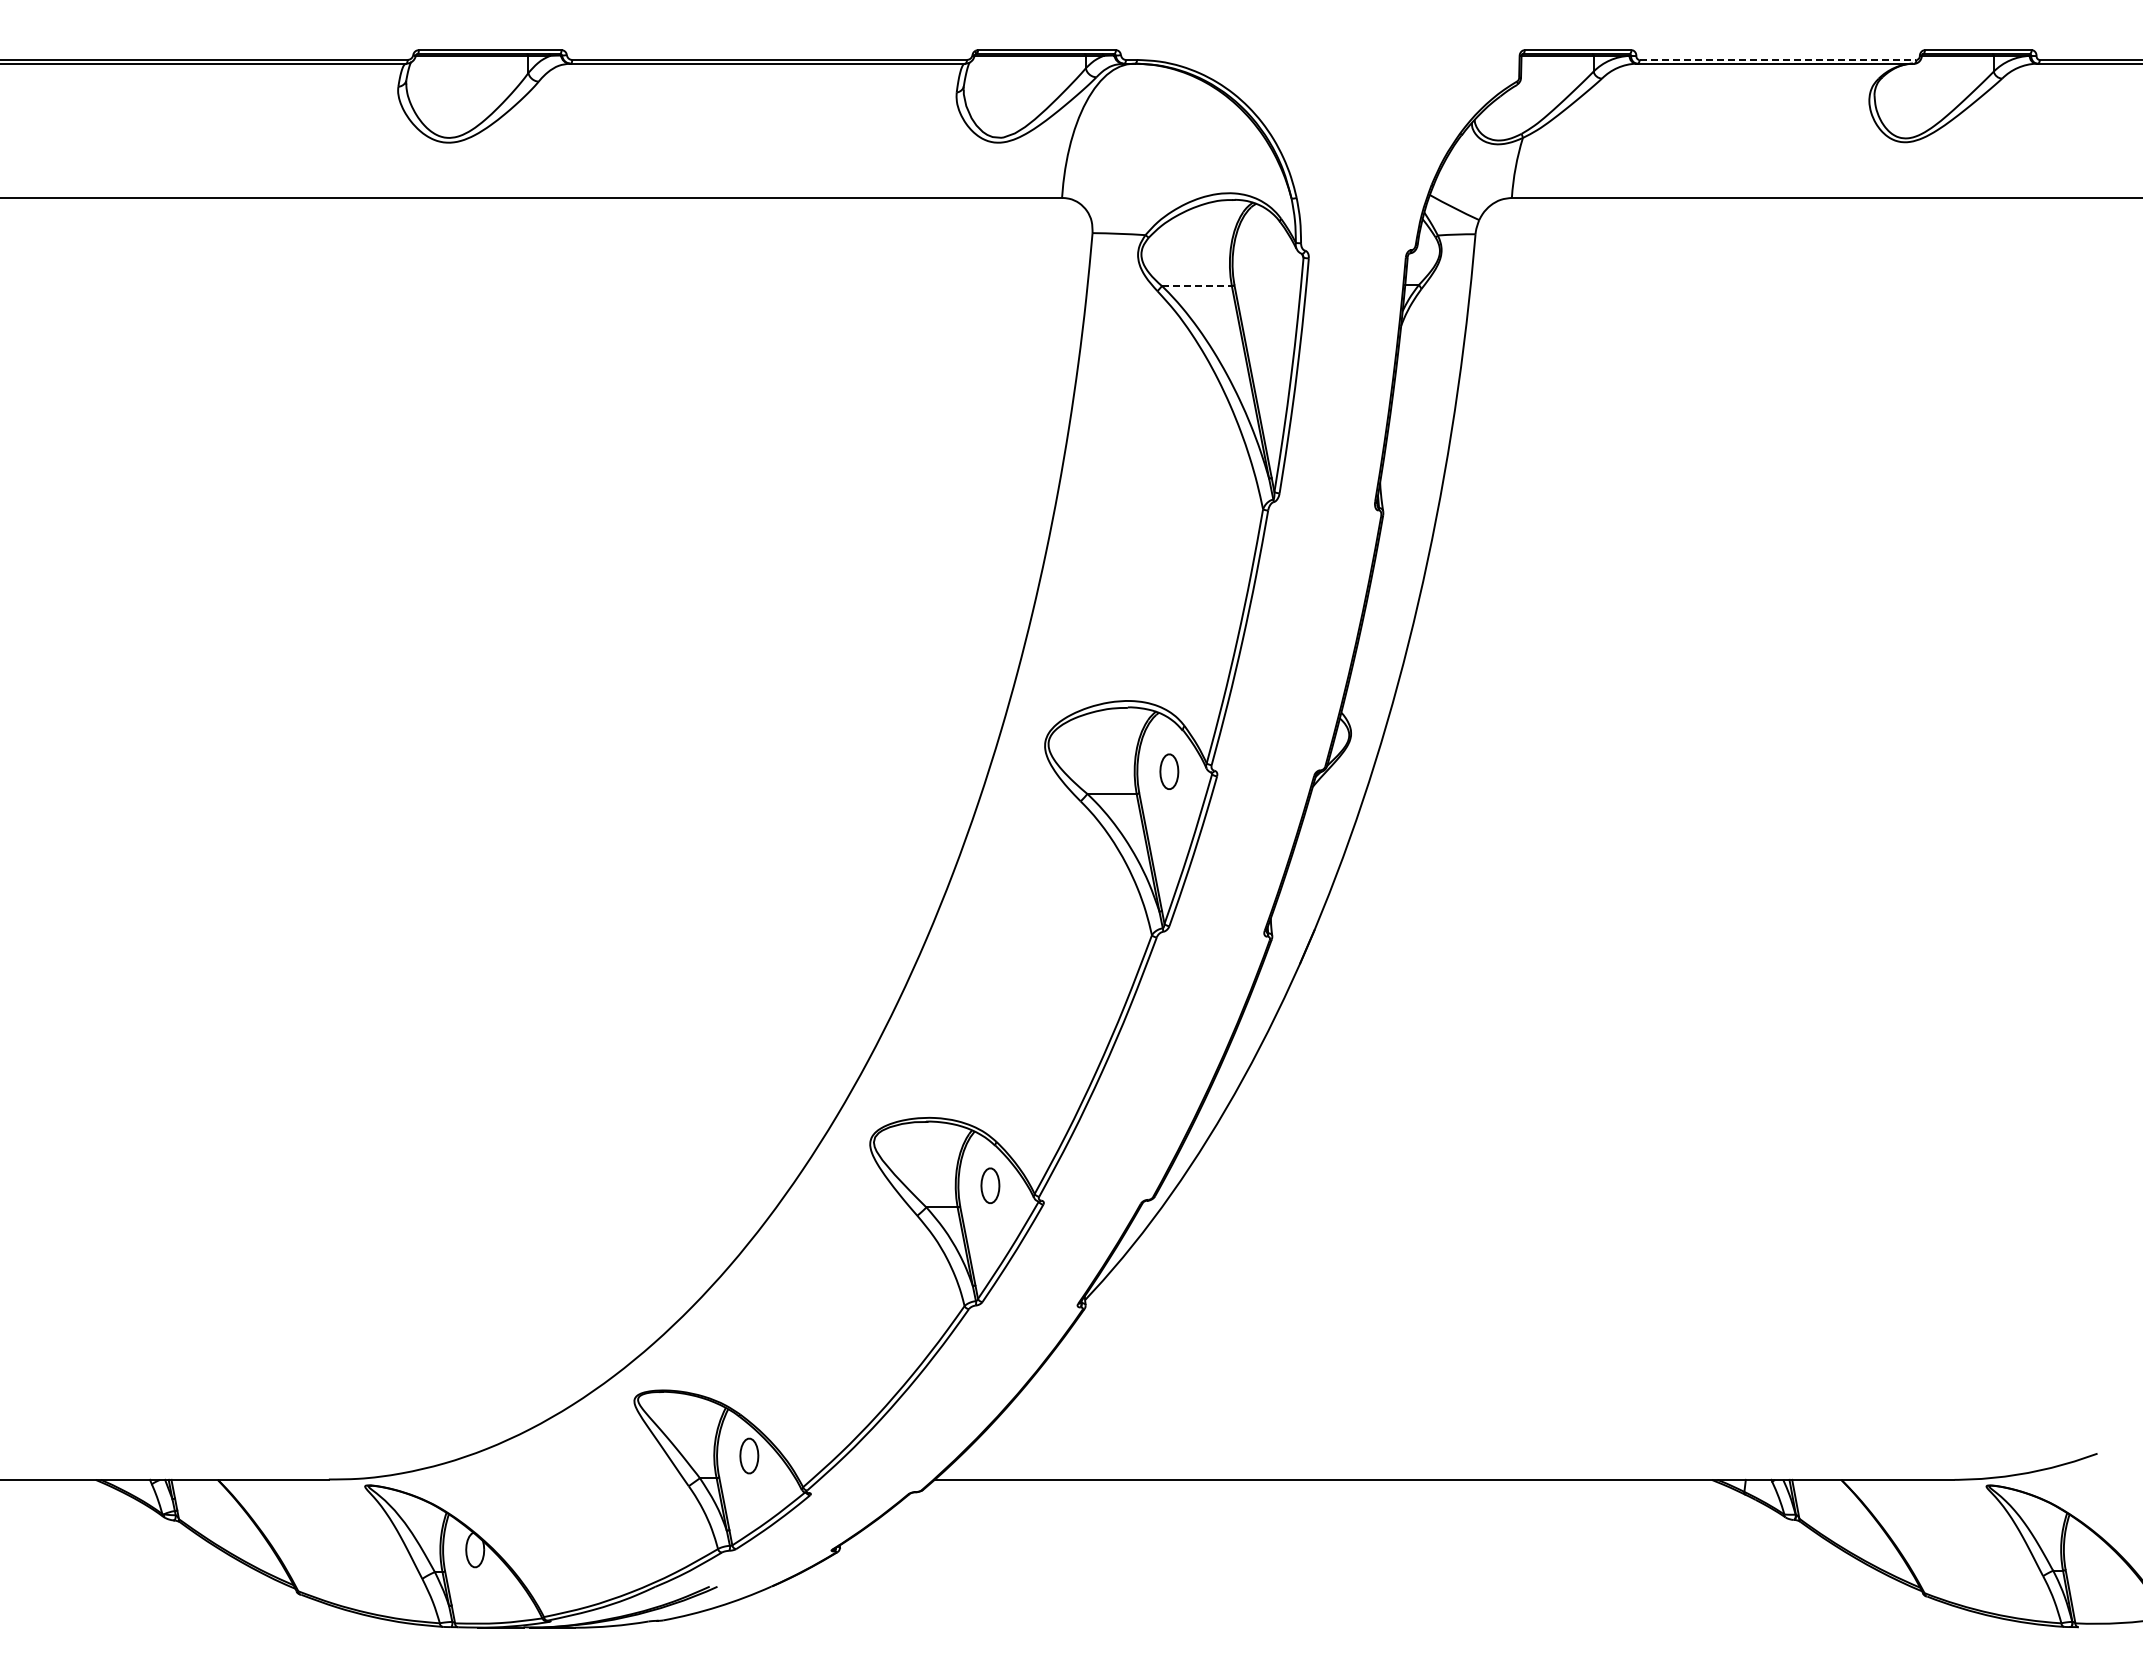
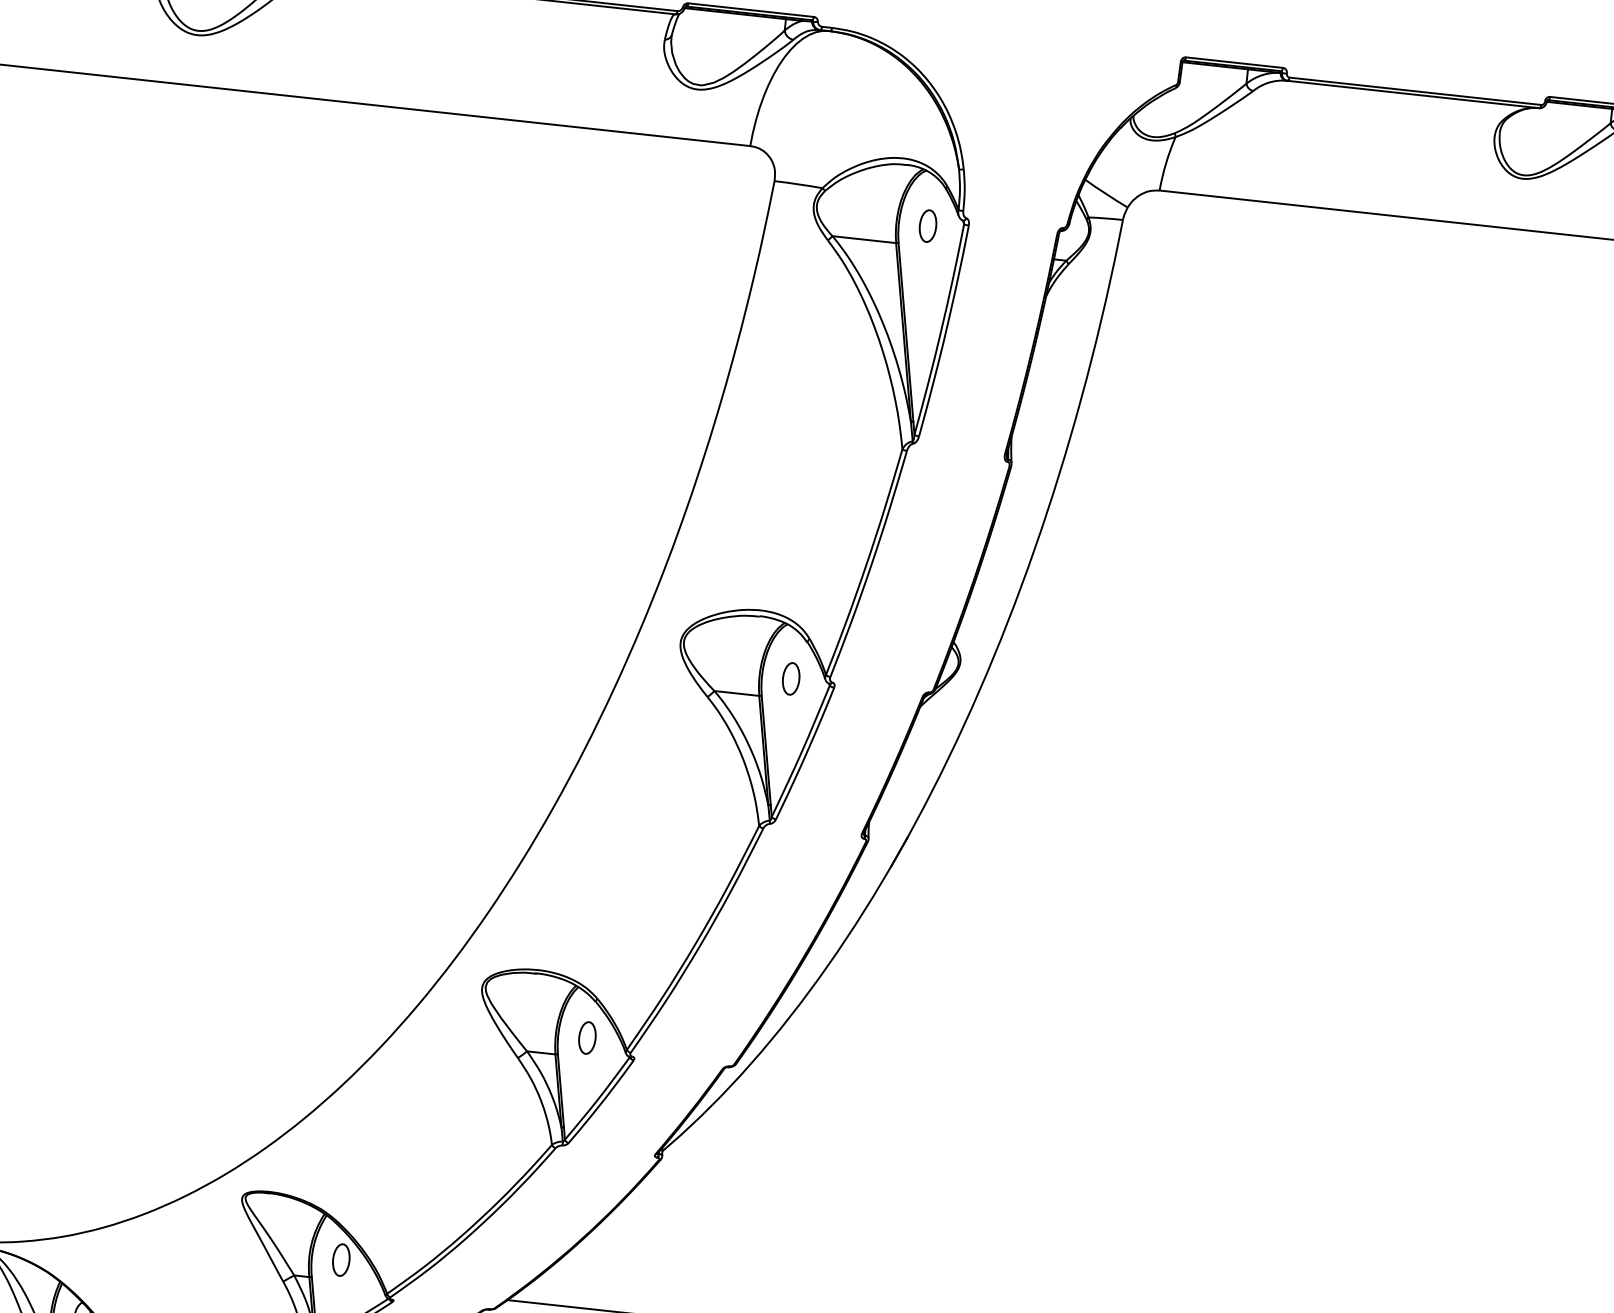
line: (1778, 59) -> (1415, 90), dashed -> solid
part: (1264, 263) -> (928, 225), added
line: (1196, 286) -> (863, 239), dashed -> solid

